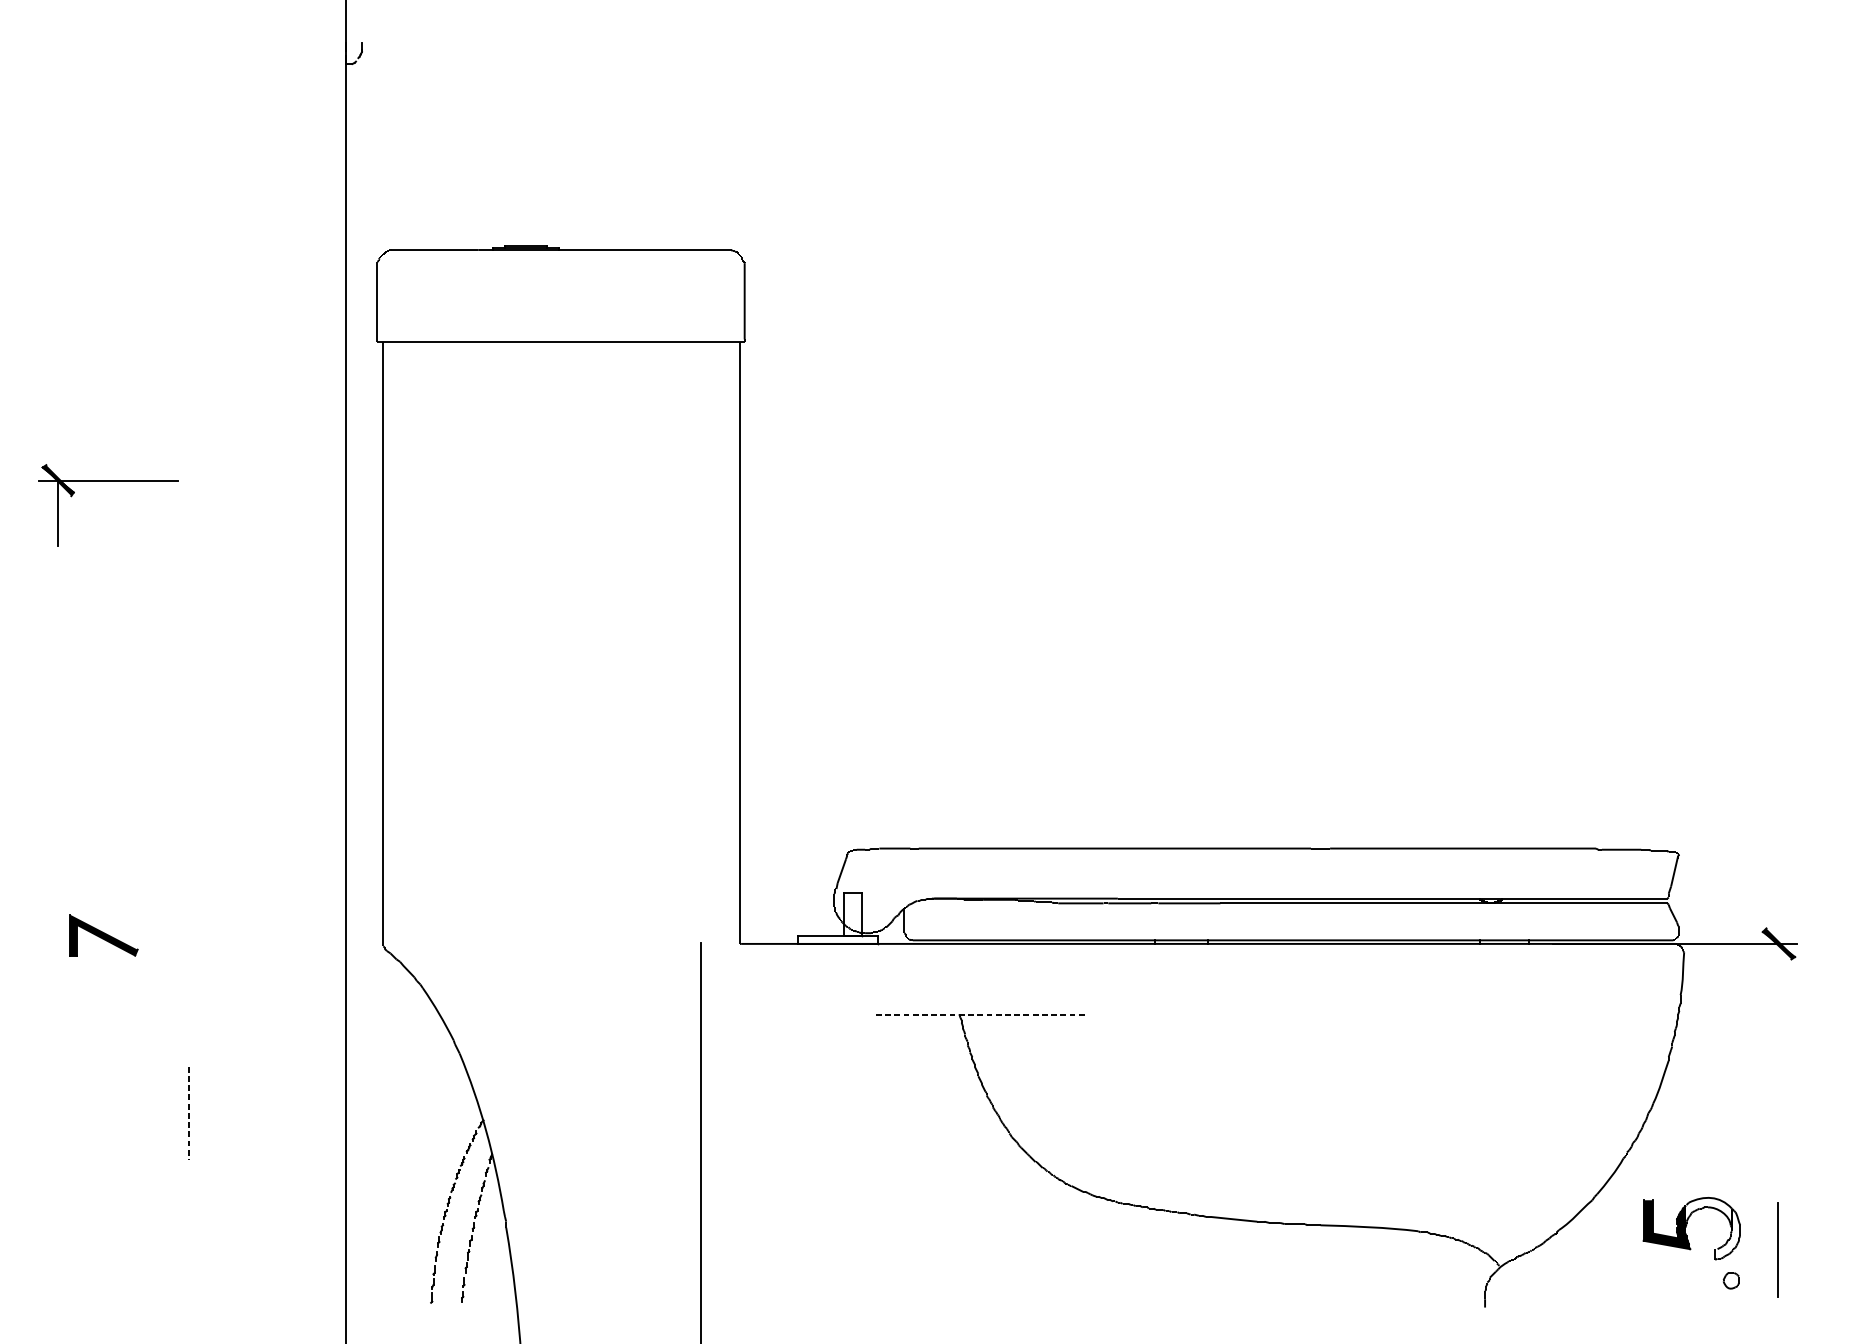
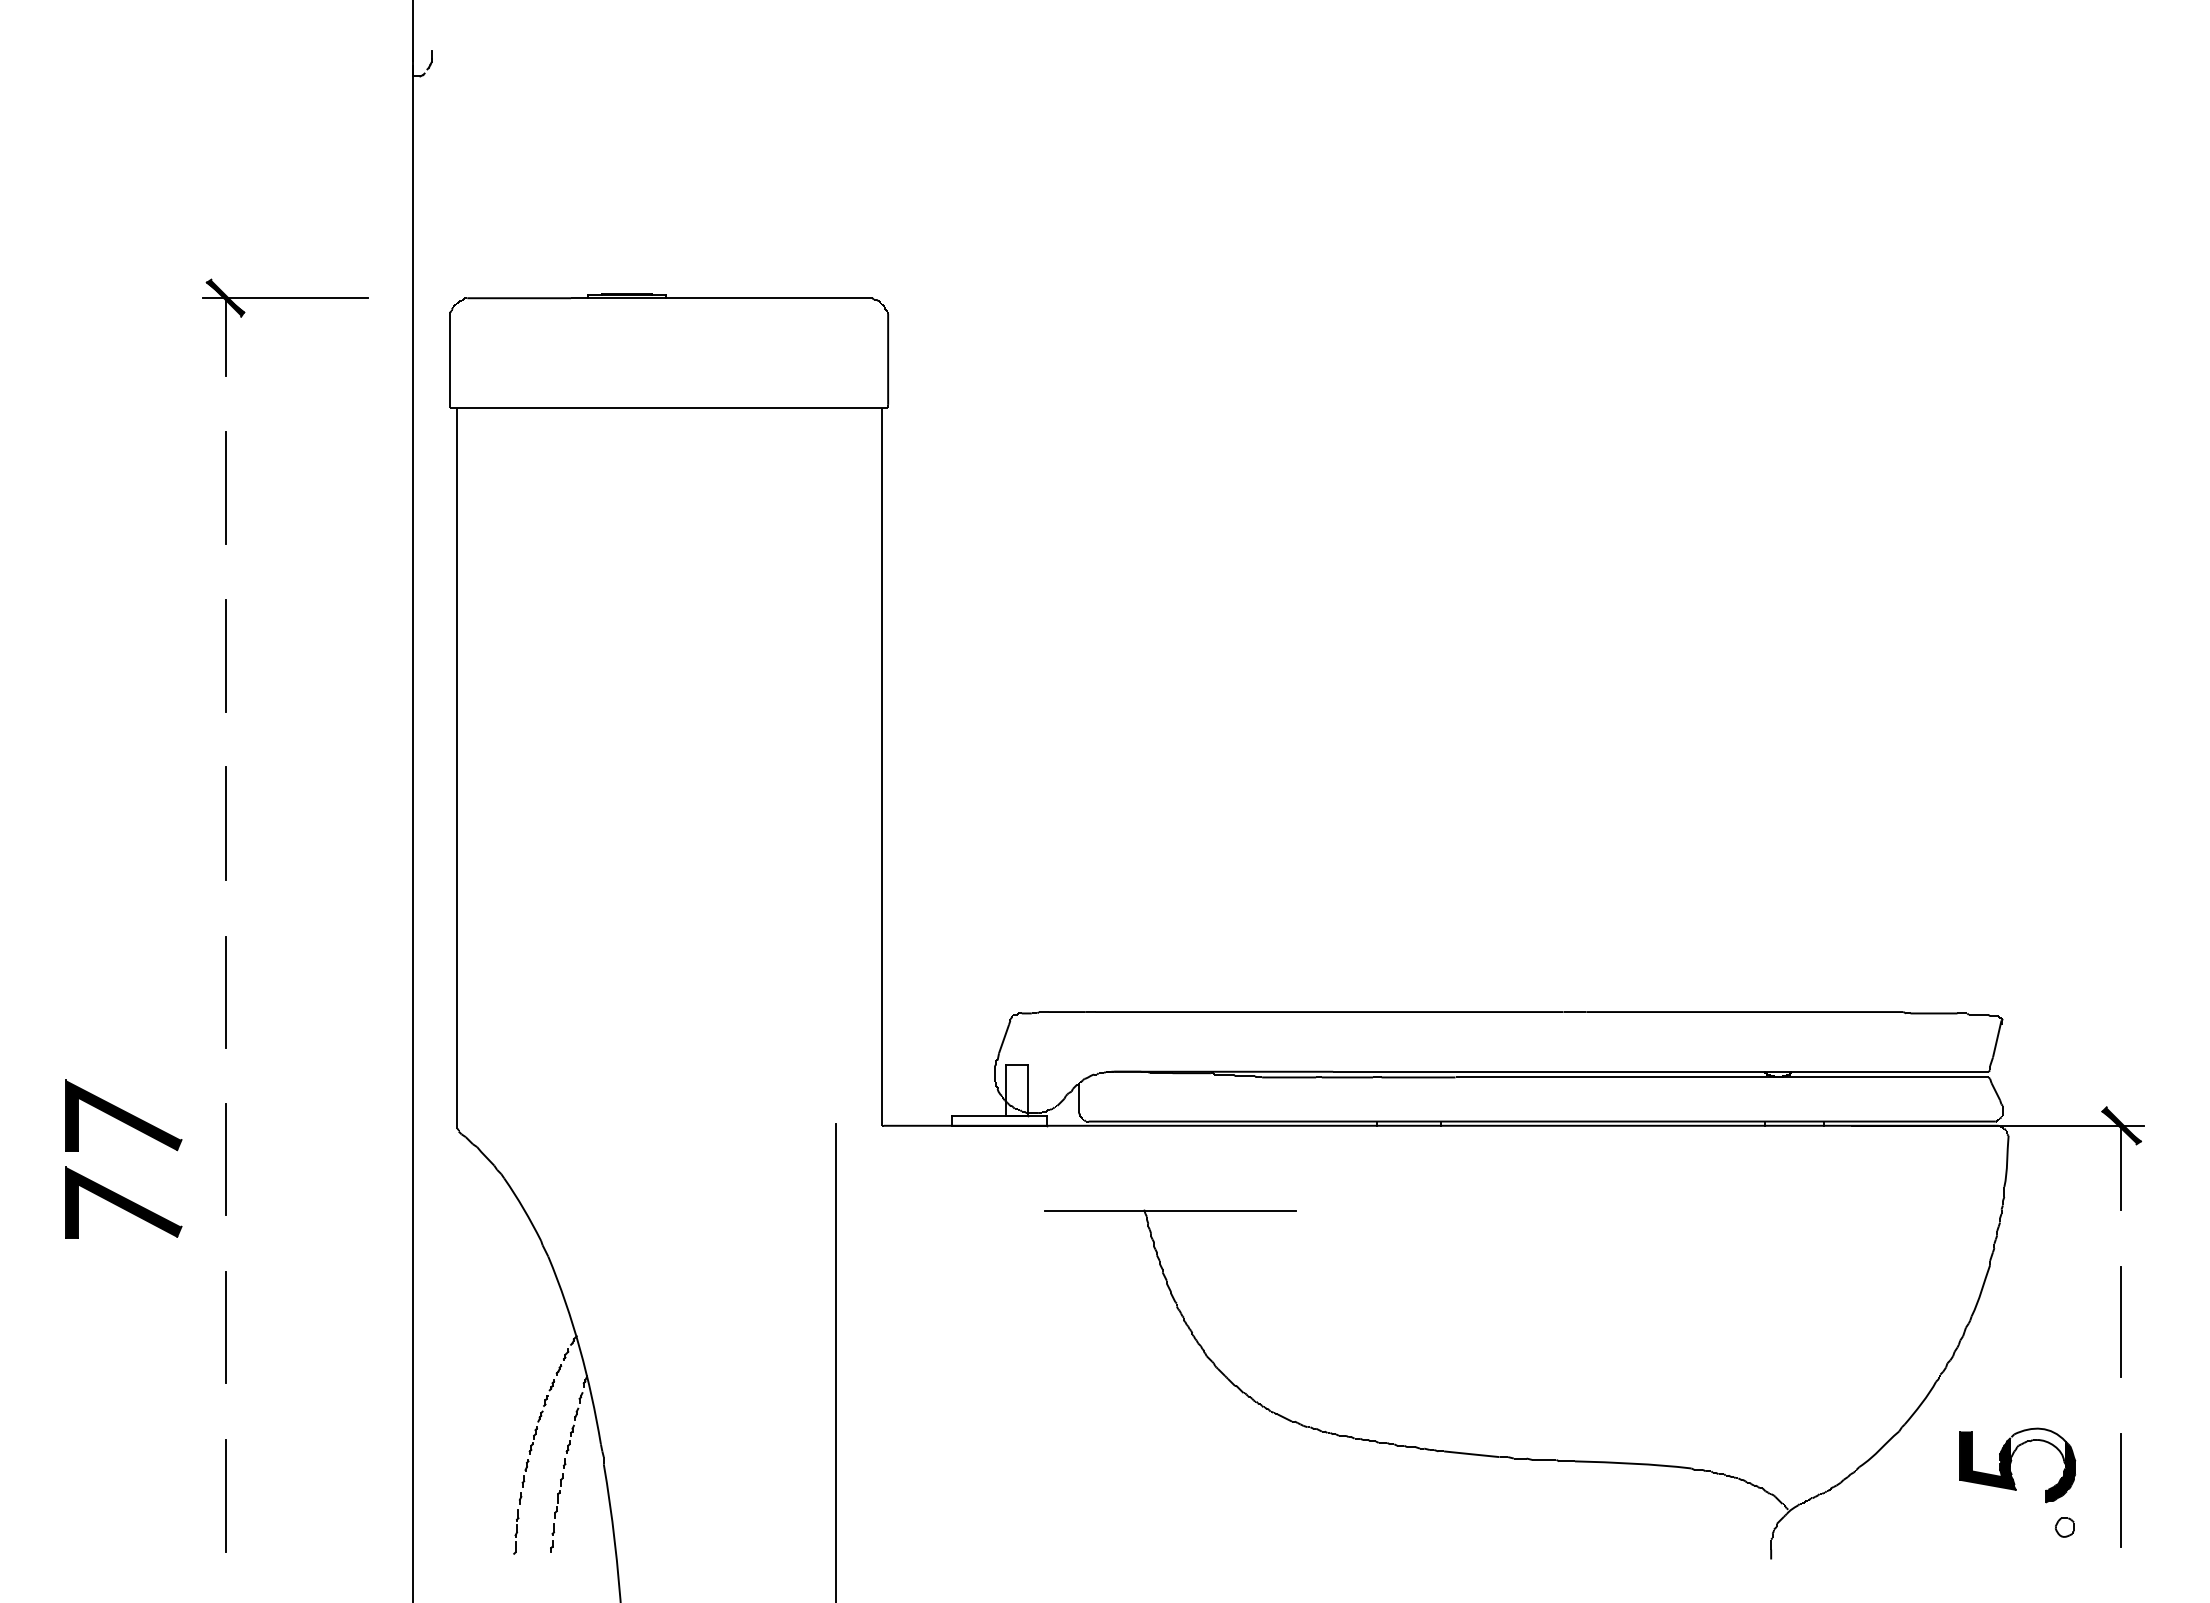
line: (189, 408) -> (225, 487), added
part: (108, 480) -> (285, 298), moved
line: (189, 549) -> (225, 655), added
line: (189, 690) -> (225, 823), added
line: (189, 831) -> (225, 991), added
part: (103, 935) -> (123, 1115), size x1.43
line: (189, 972) -> (225, 1159), added
line: (1777, 978) -> (2120, 1167), added
part: (103, 1008) -> (123, 1202), added
line: (981, 1015) -> (1170, 1211), dashed -> solid
line: (1777, 1108) -> (2120, 1321), added
line: (189, 1113) -> (225, 1328), dashed -> solid
fill: (1727, 1233) -> (2060, 1471), added
line: (189, 1254) -> (225, 1496), added

